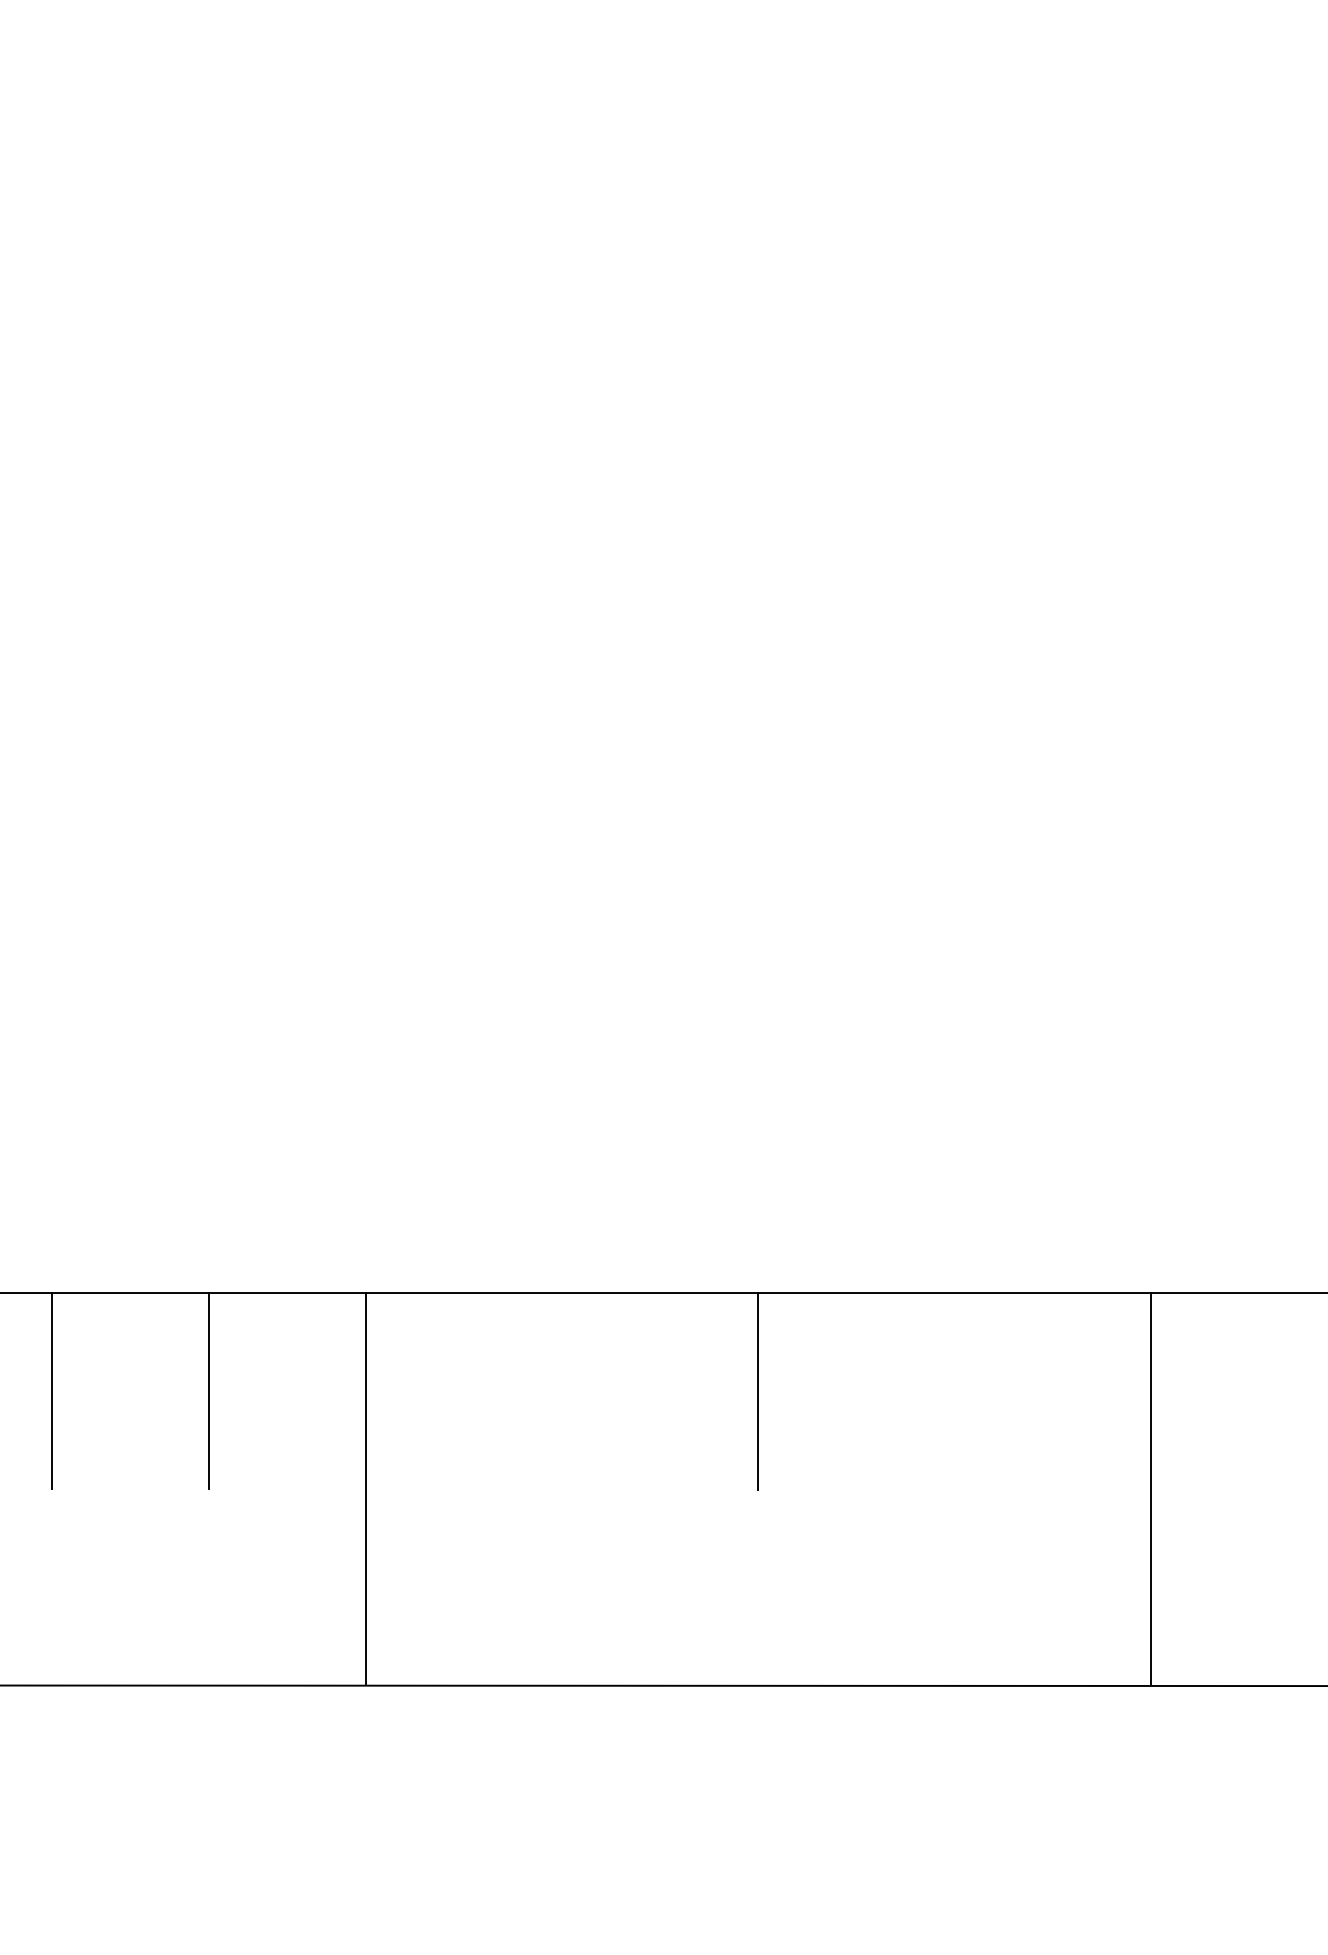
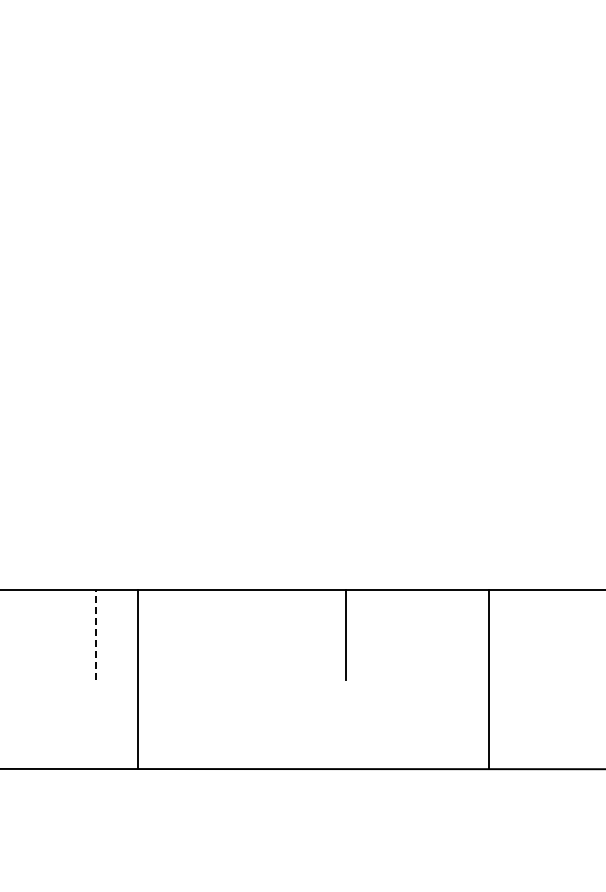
line: (53, 1390) -> (24, 634), removed
line: (209, 1390) -> (95, 634), solid -> dashed
line: (366, 1487) -> (138, 678), moved
line: (1151, 1487) -> (489, 678), moved

